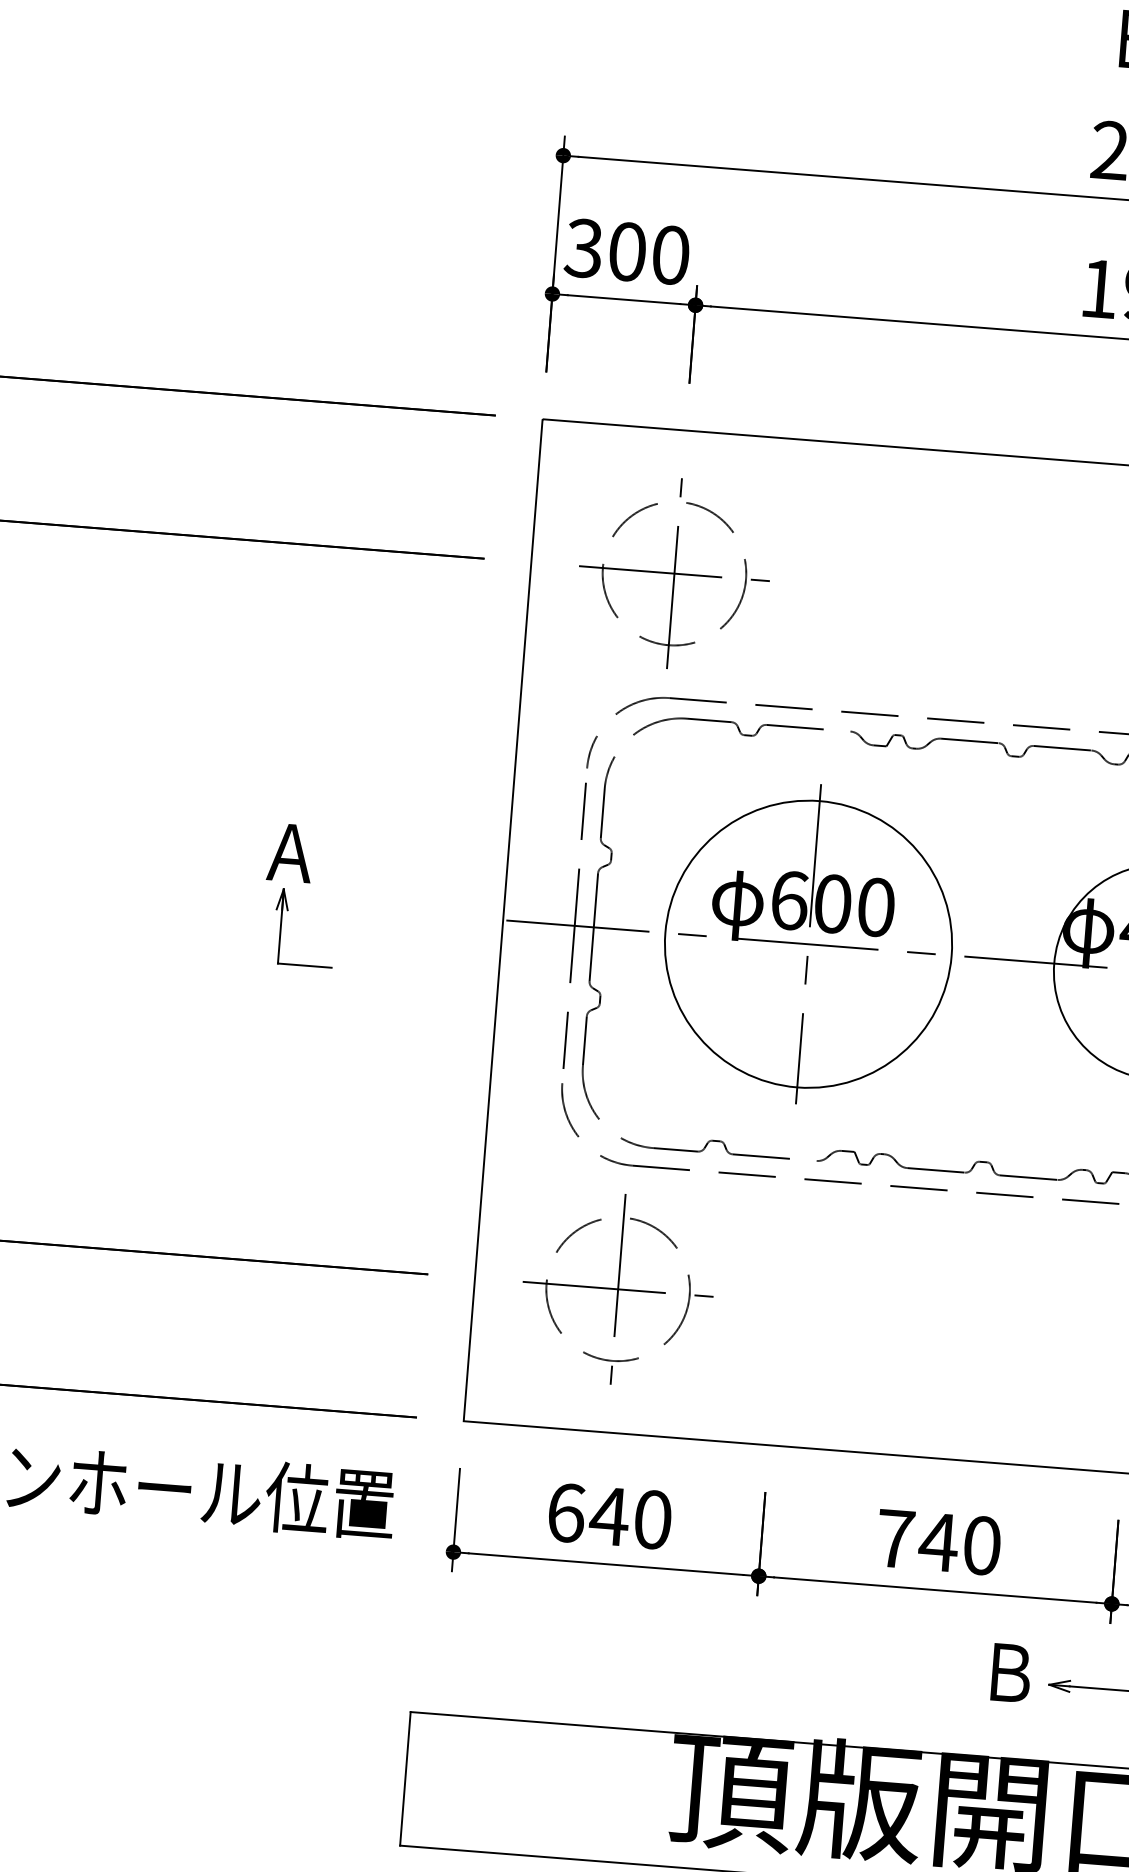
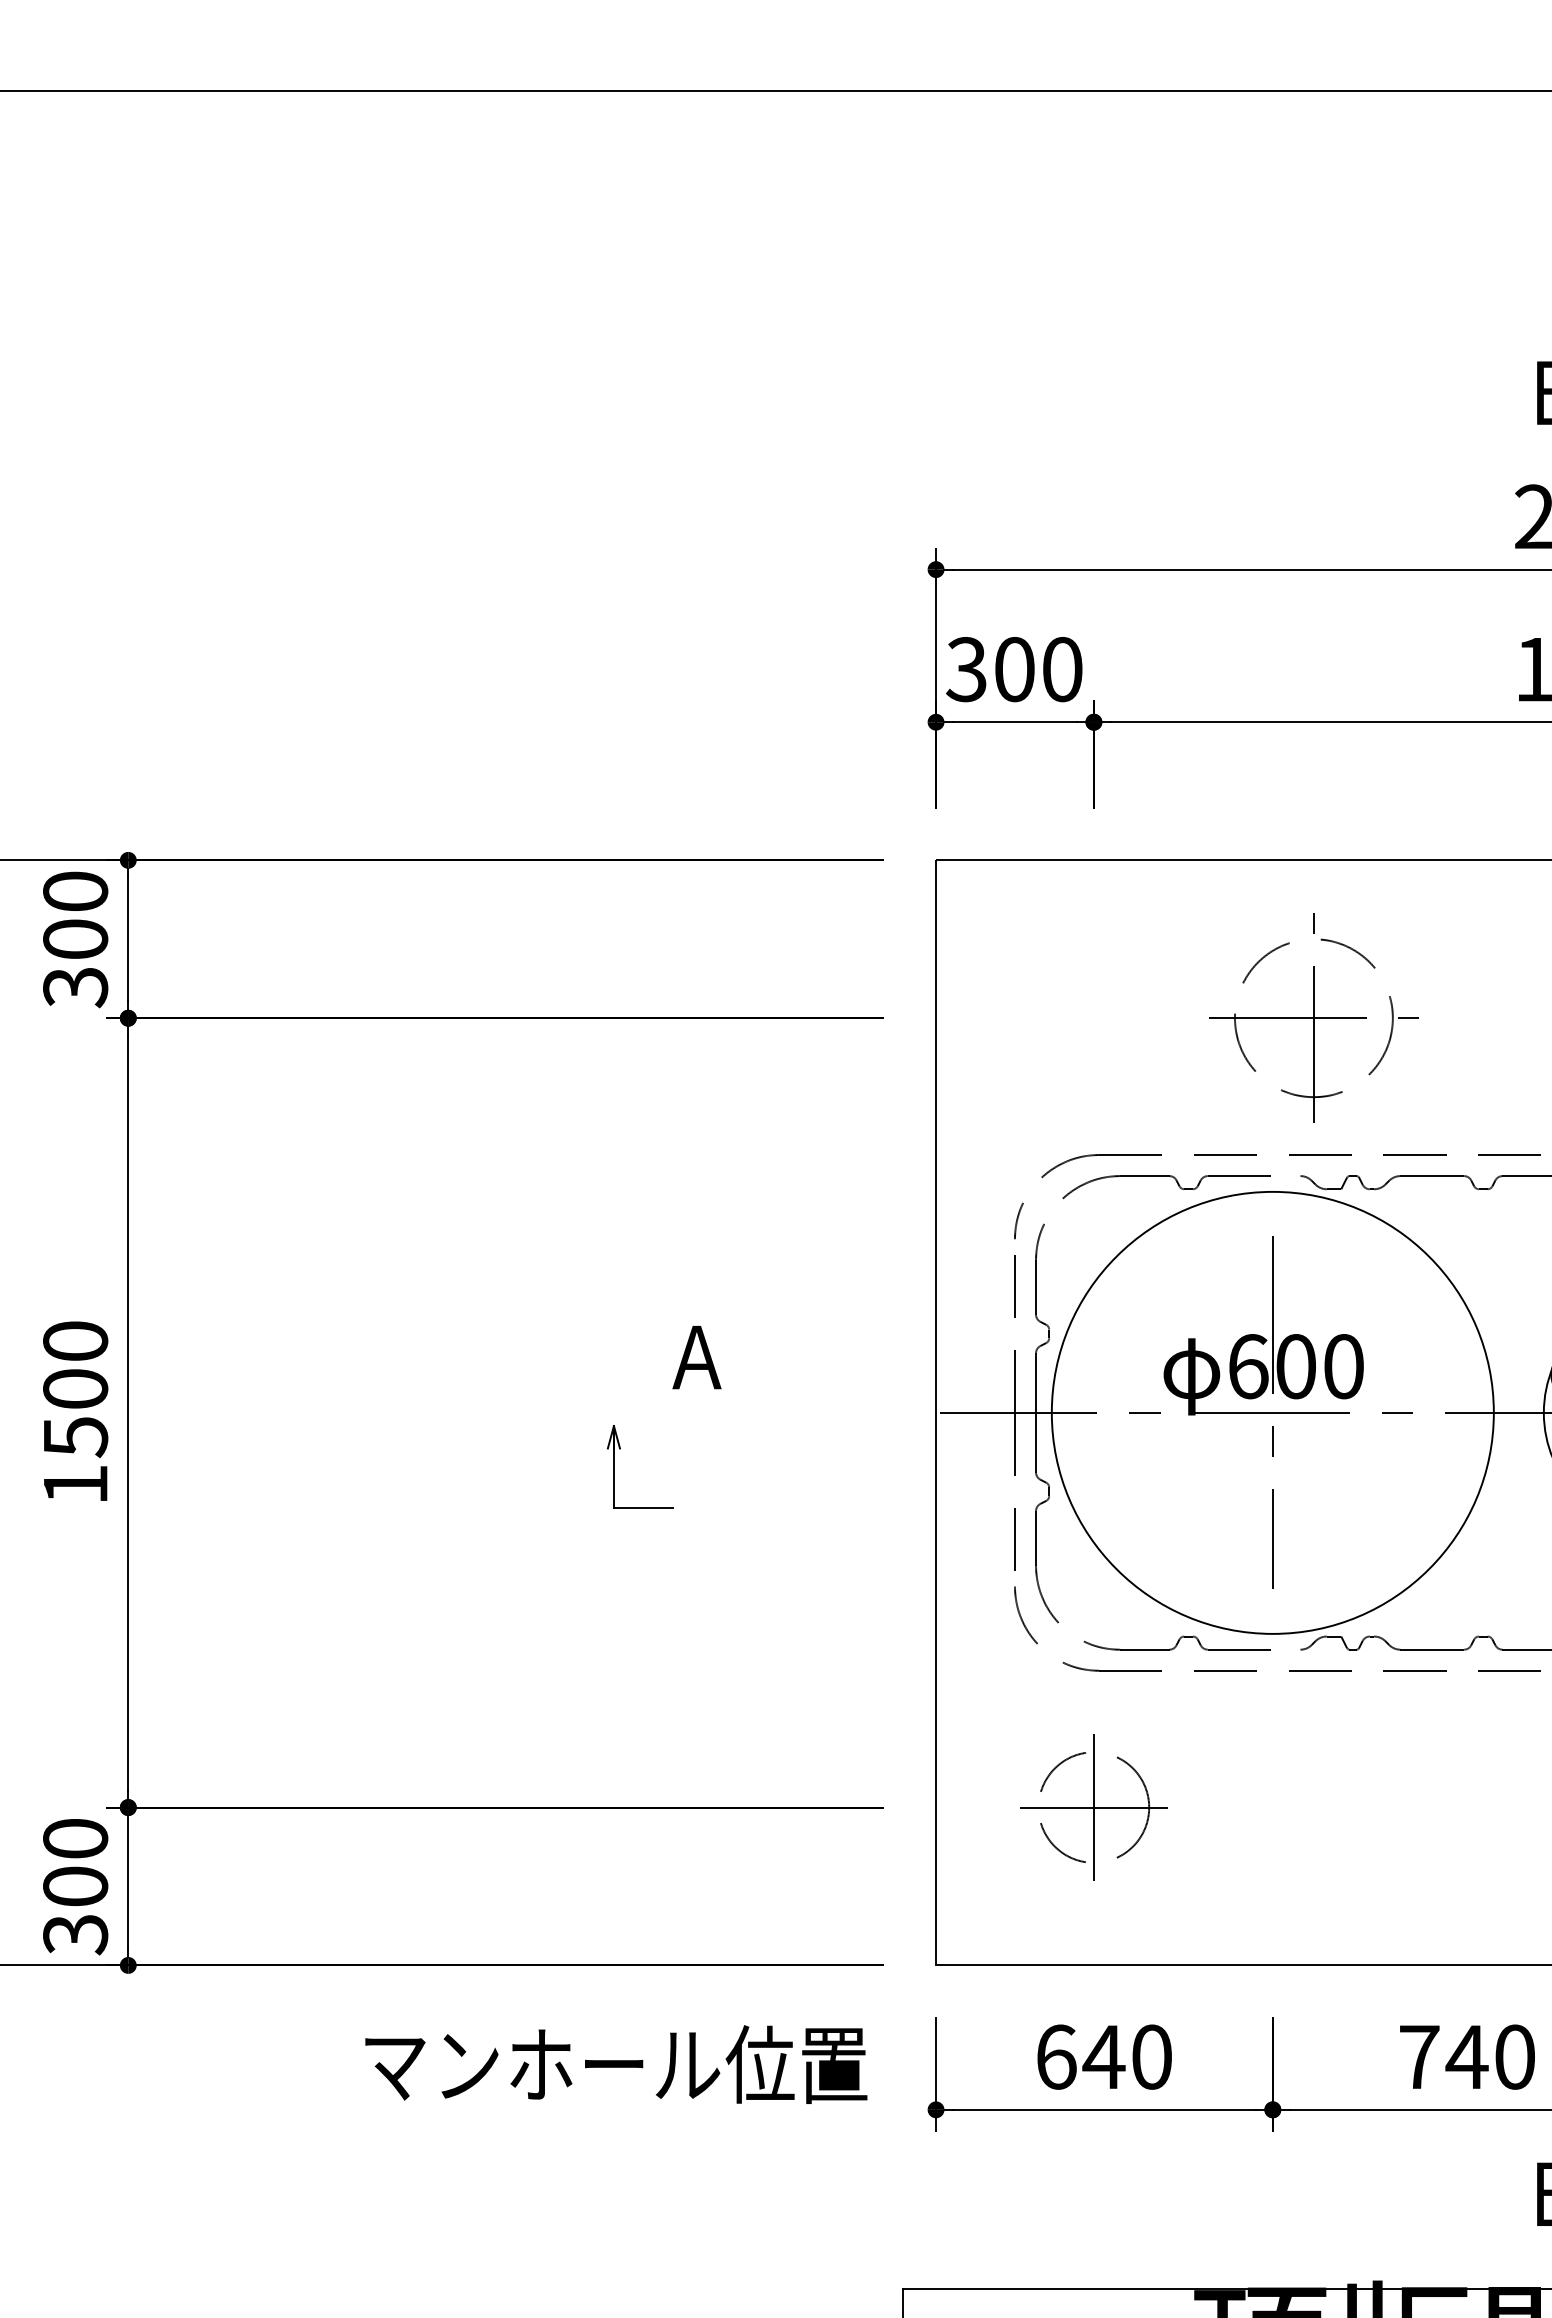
part: (674, 572) -> (1313, 1017), moved
part: (281, 926) -> (614, 1466), moved
circle: (808, 943) -> (1272, 1412), size x1.4
part: (617, 1289) -> (1093, 1807), size x0.7

